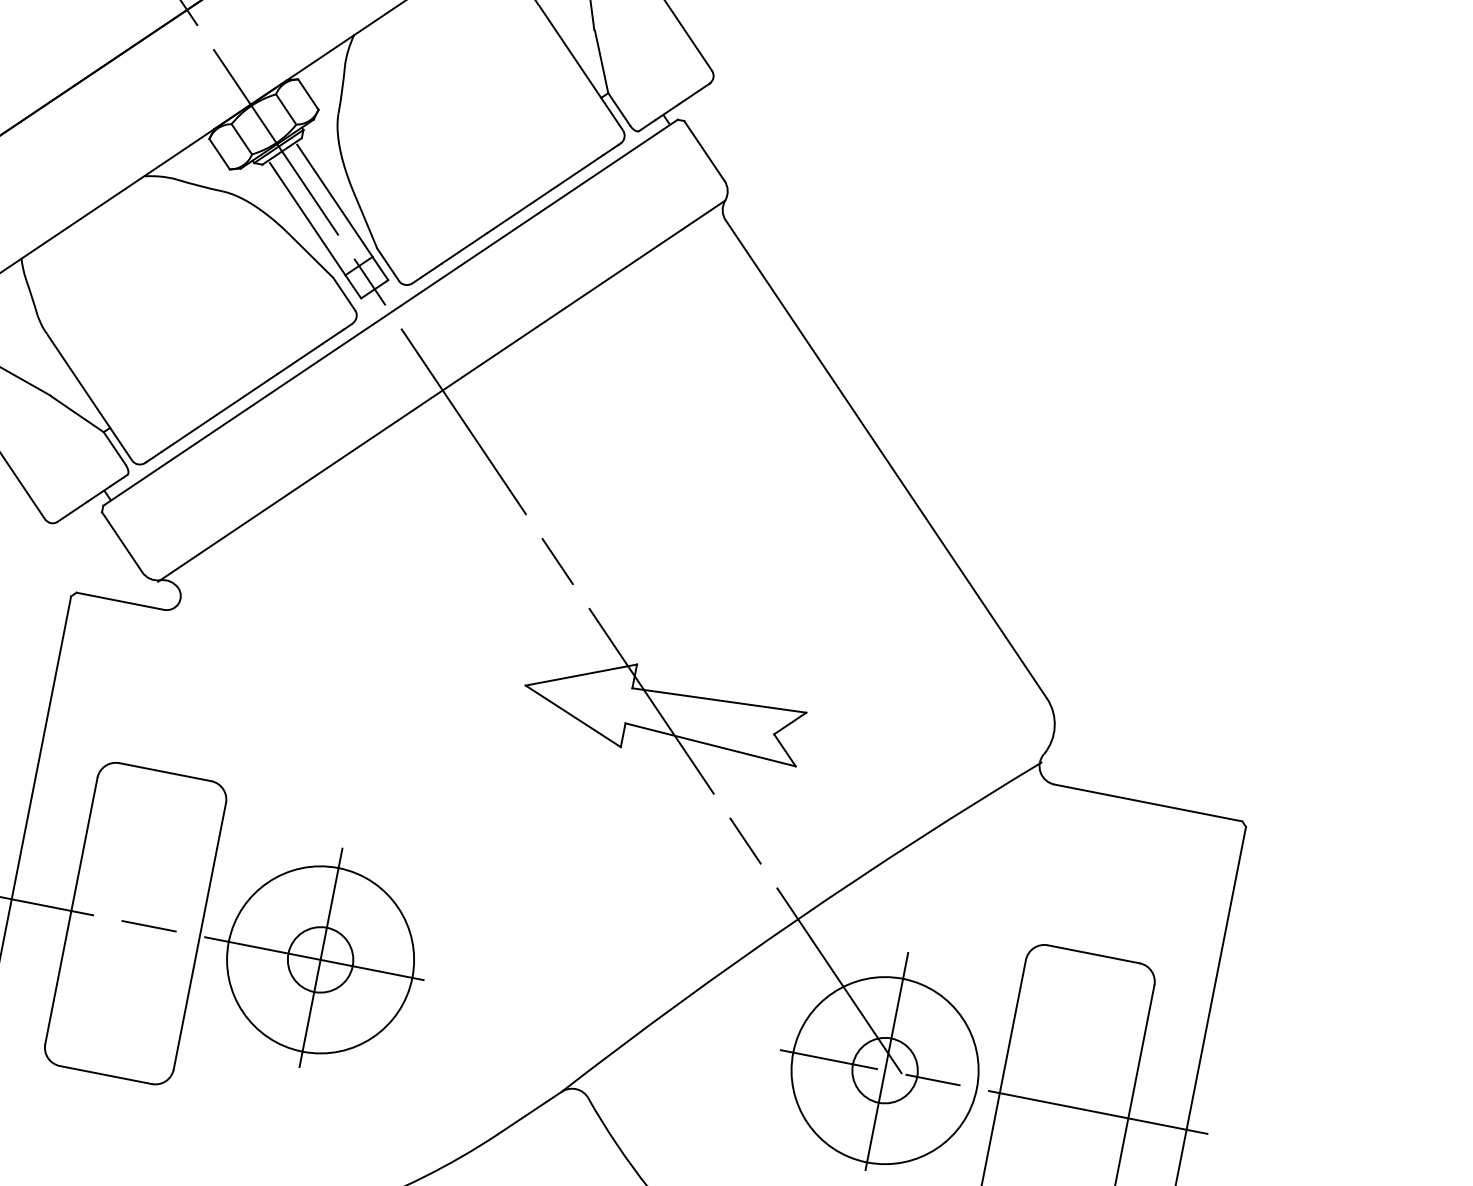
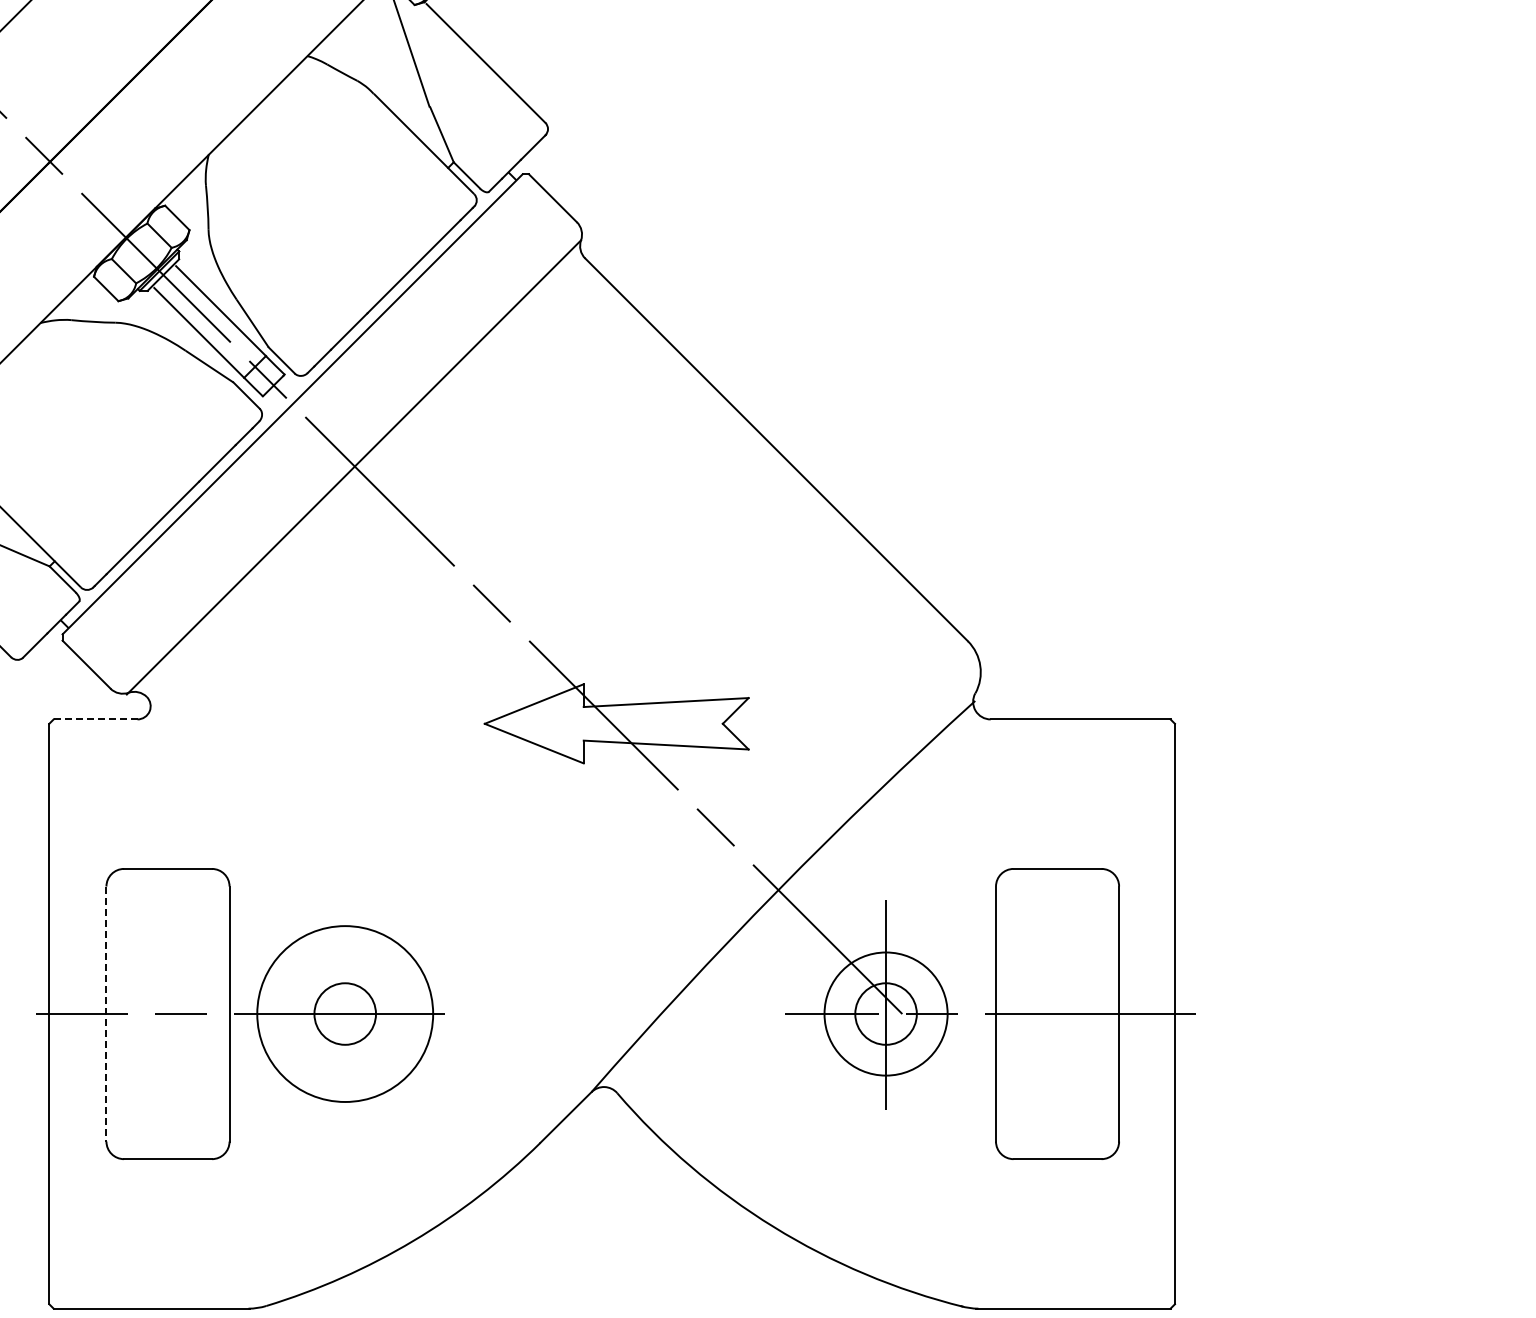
line: (120, 601) -> (95, 719), solid -> dashed
line: (71, 911) -> (106, 1014), solid -> dashed
line: (321, 958) -> (345, 1012), removed
circle: (885, 1070) -> (886, 1013), size x0.7

